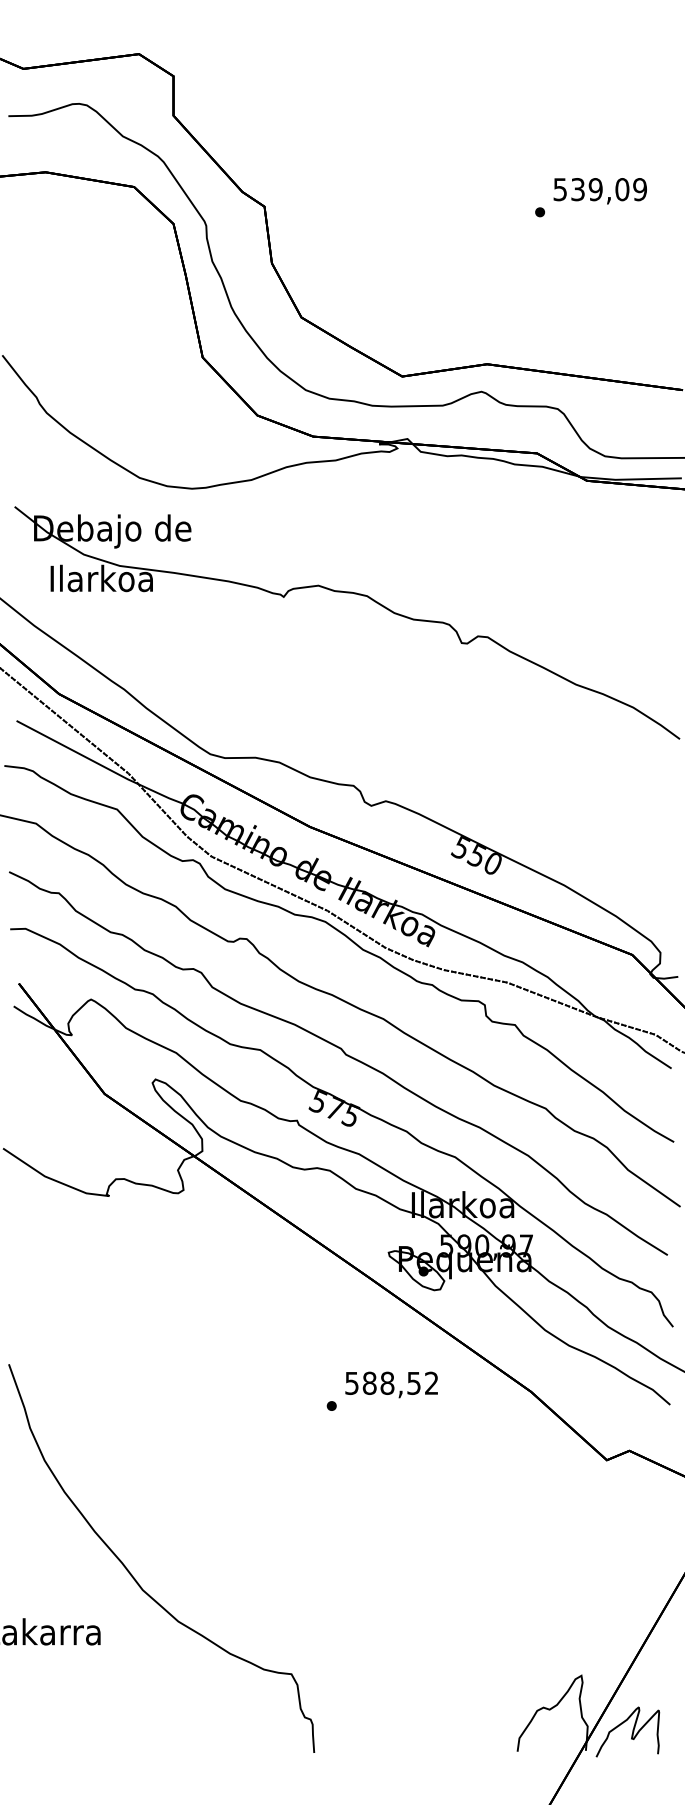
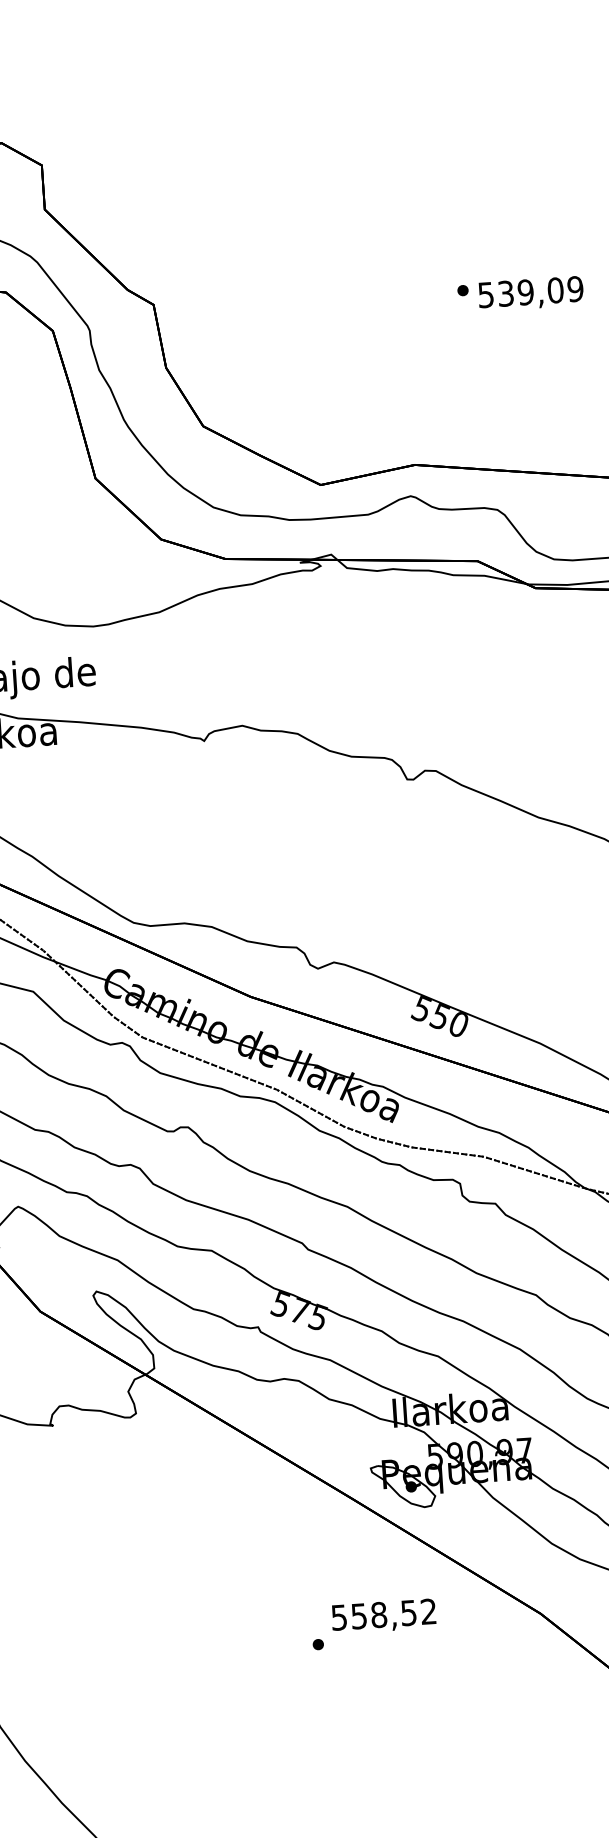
text: (599, 191) -> (530, 294), moved
text: (369, 1382) -> (358, 1615), 588,52 -> 558,52

